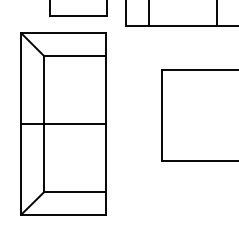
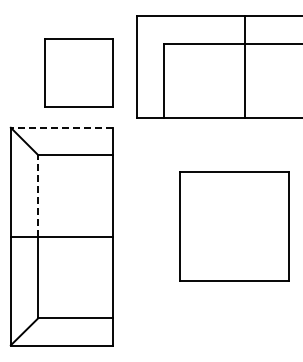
line: (63, 33) -> (61, 127), solid -> dashed
line: (44, 89) -> (38, 195), solid -> dashed

